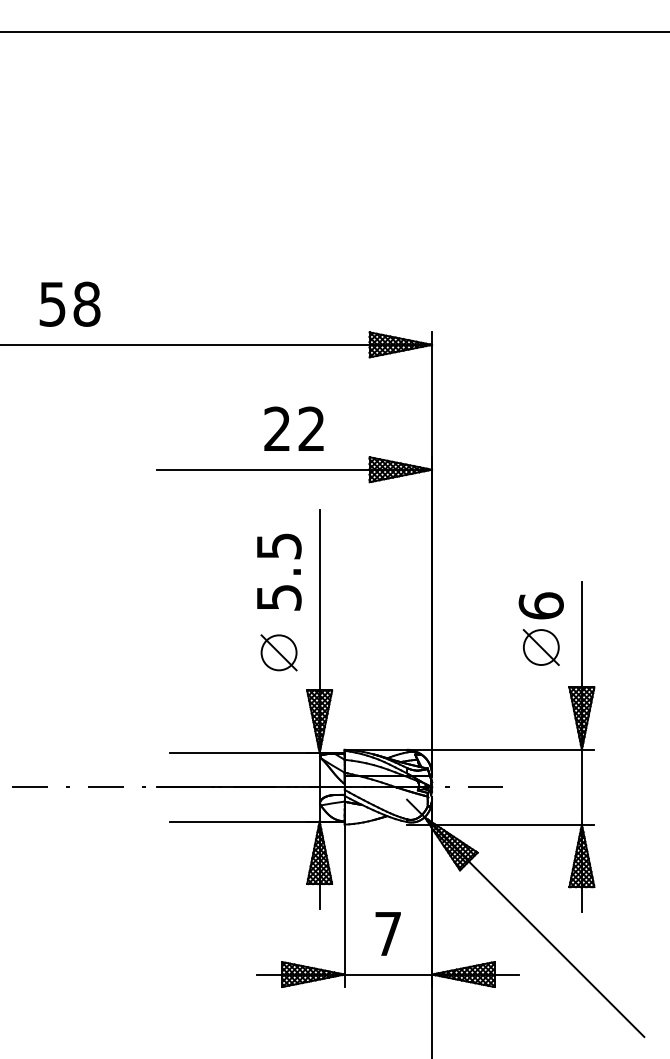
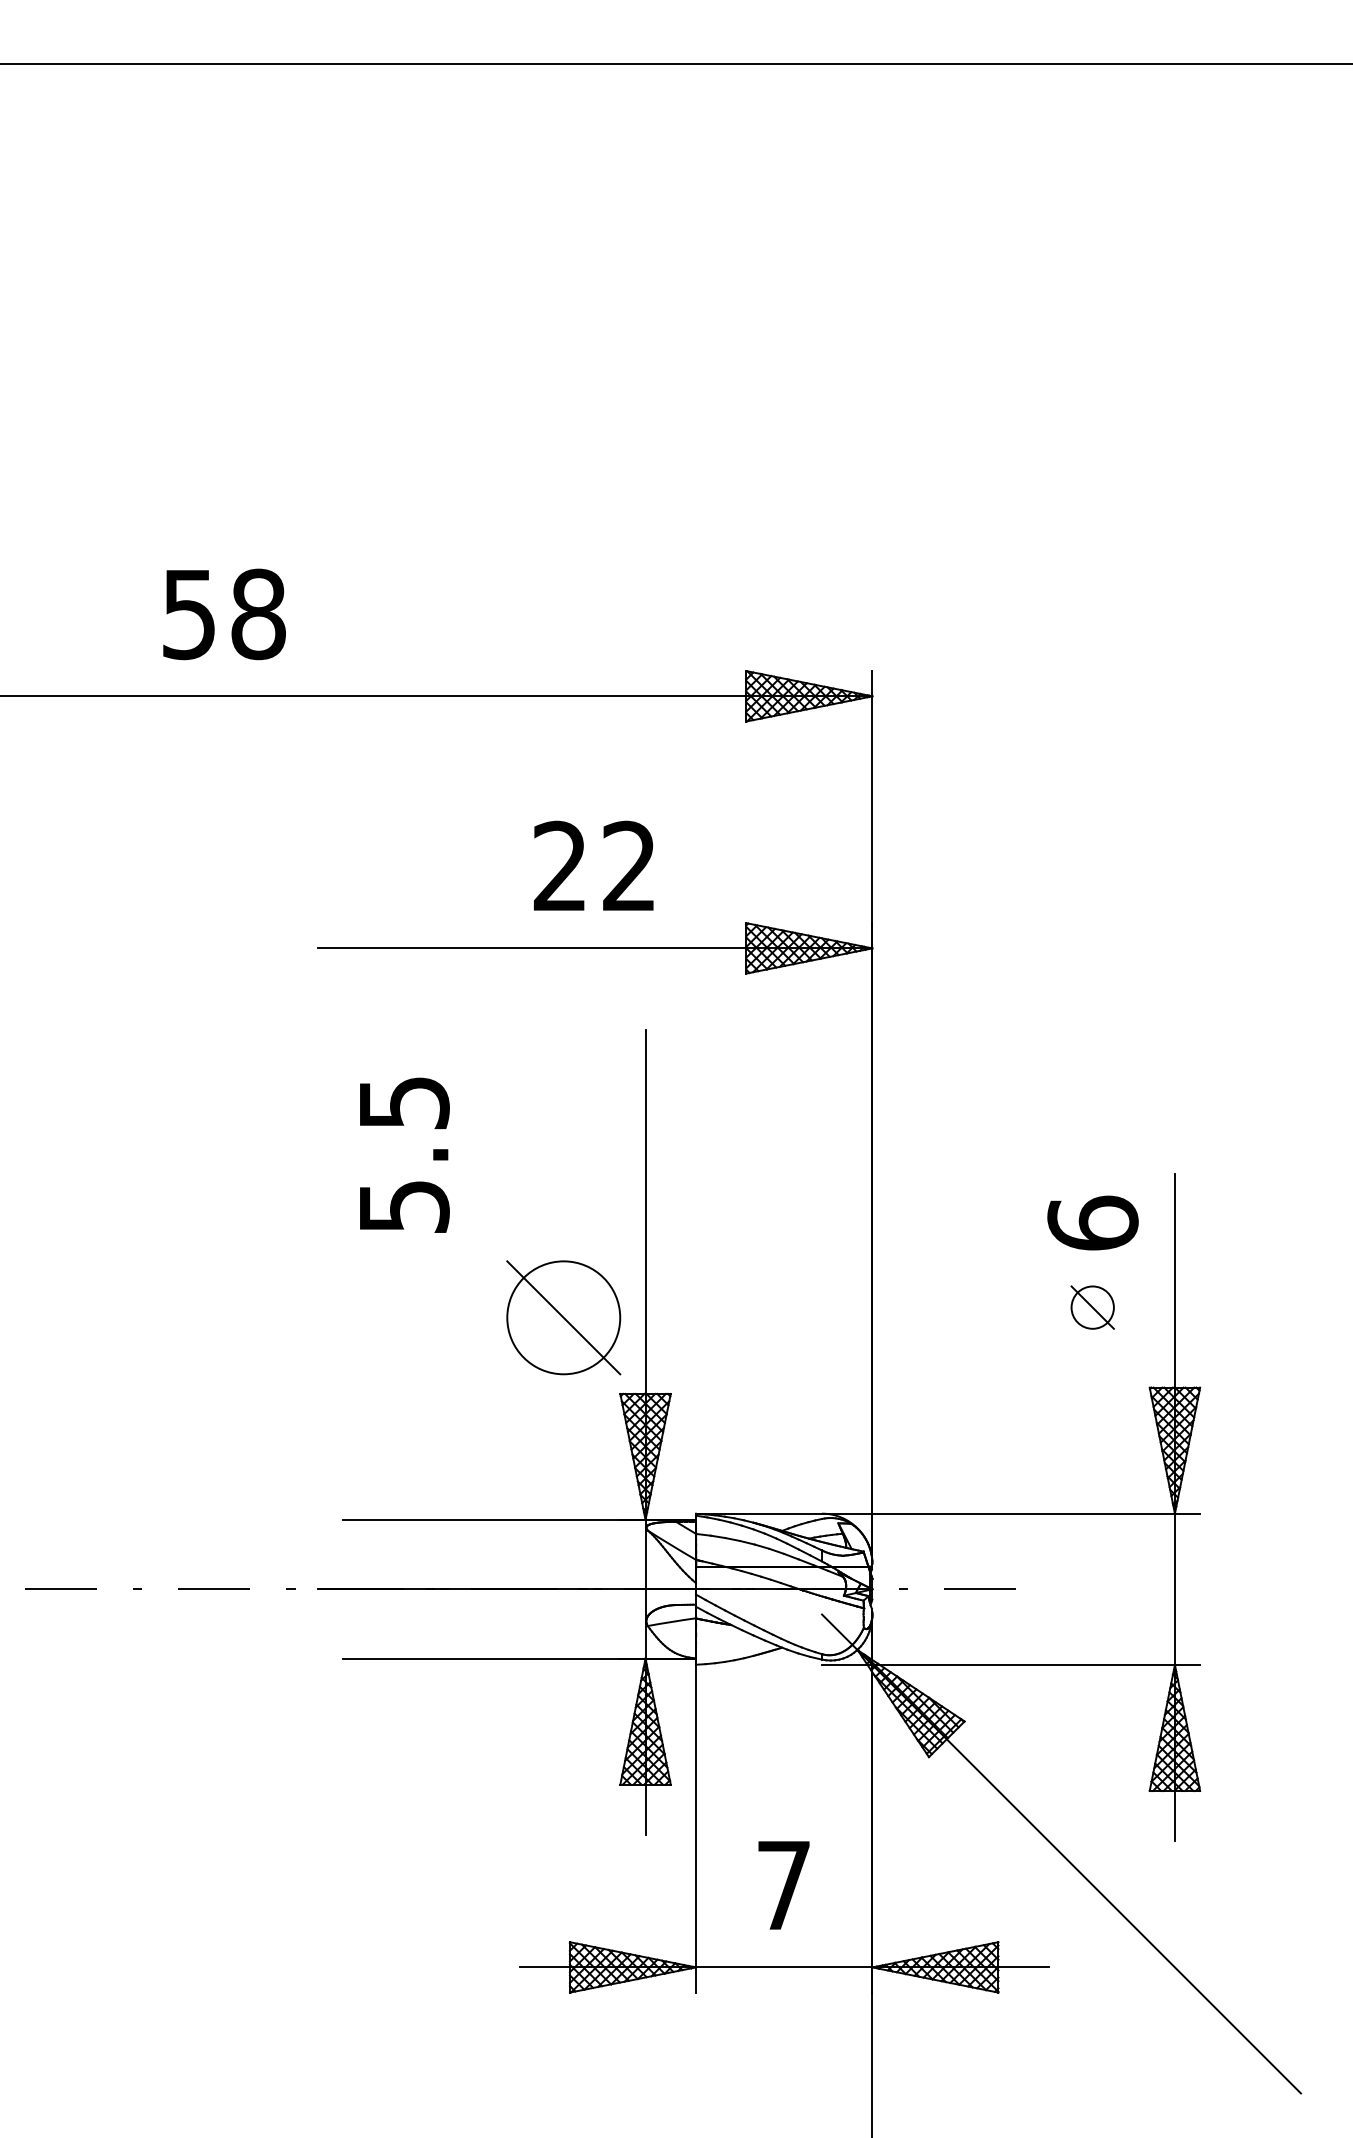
text: (69, 303) -> (223, 612), moved
text: (279, 571) -> (404, 1153), moved
part: (540, 647) -> (1091, 1307), size x0.6
part: (278, 652) -> (562, 1317), size x1.6

